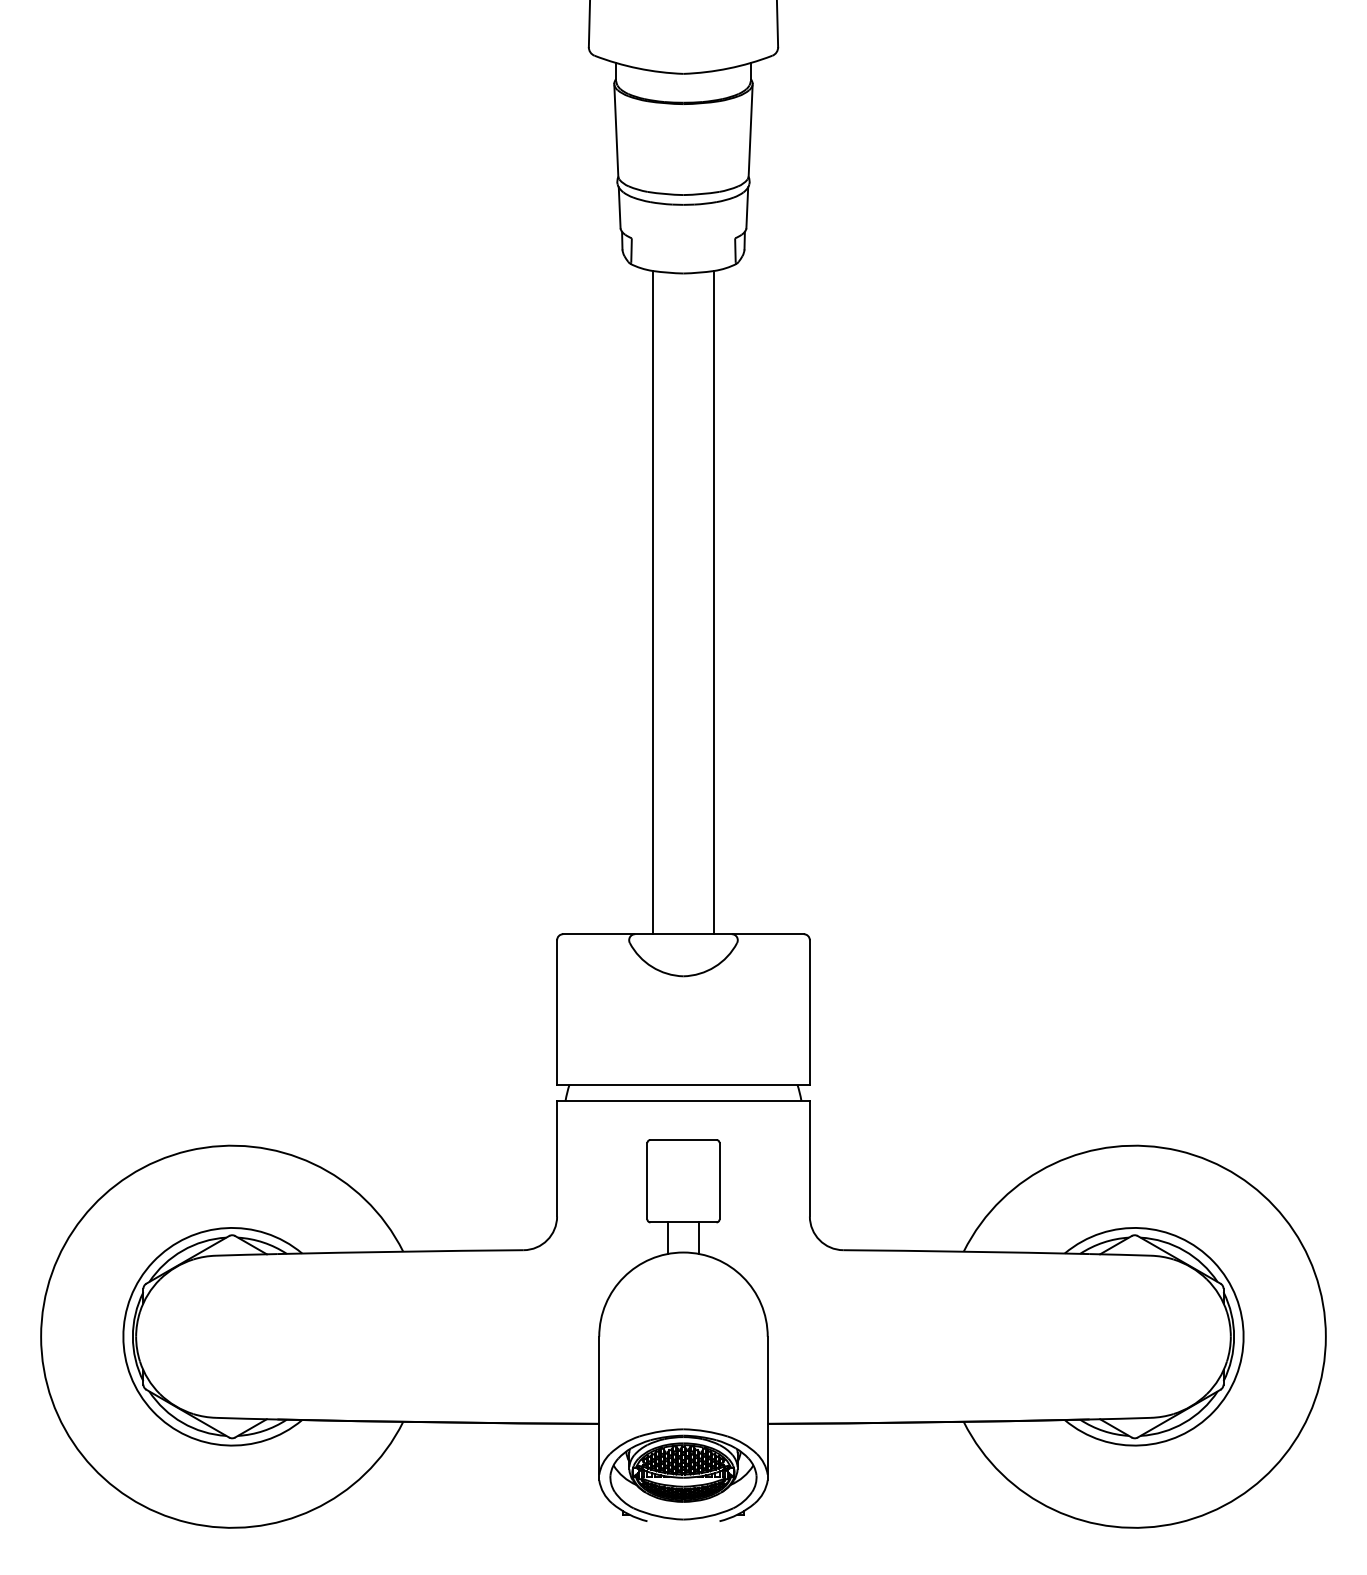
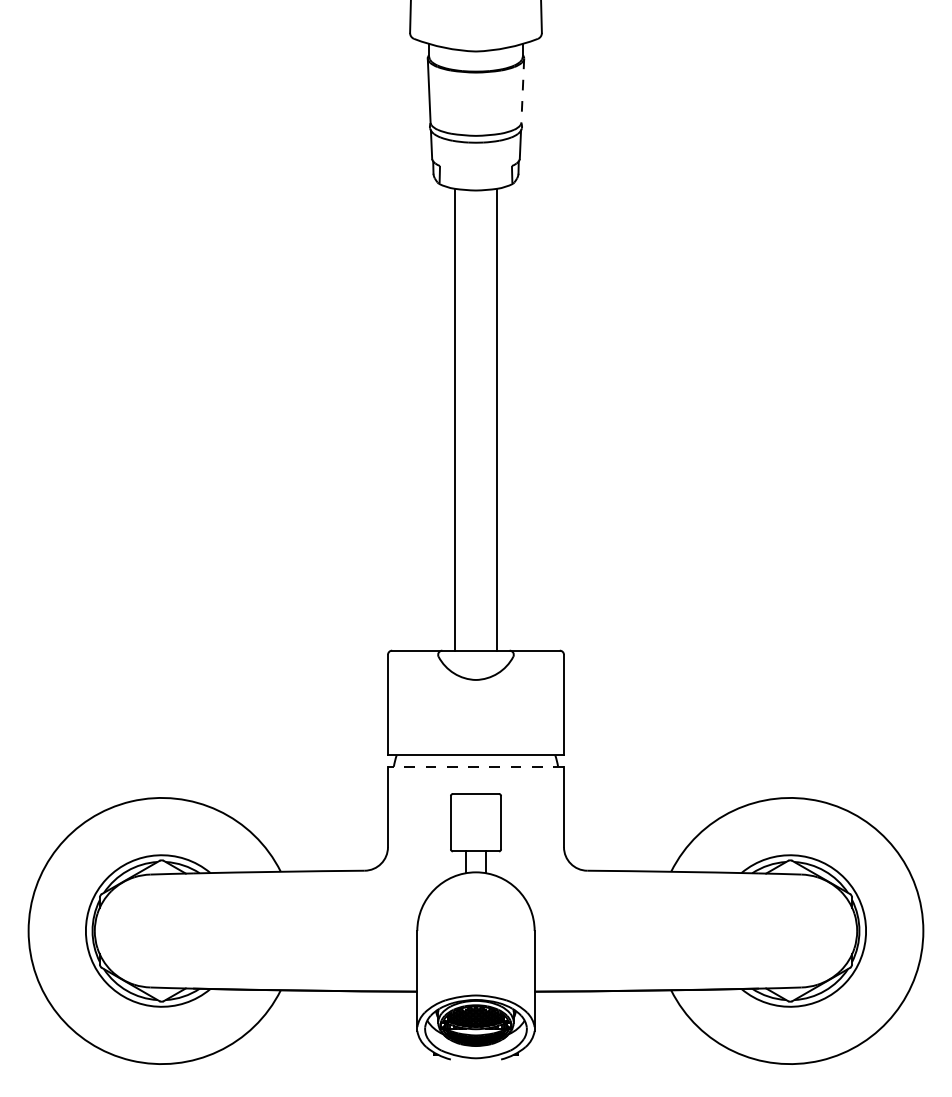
line: (750, 131) -> (522, 91), solid -> dashed
line: (682, 1100) -> (475, 766), solid -> dashed

